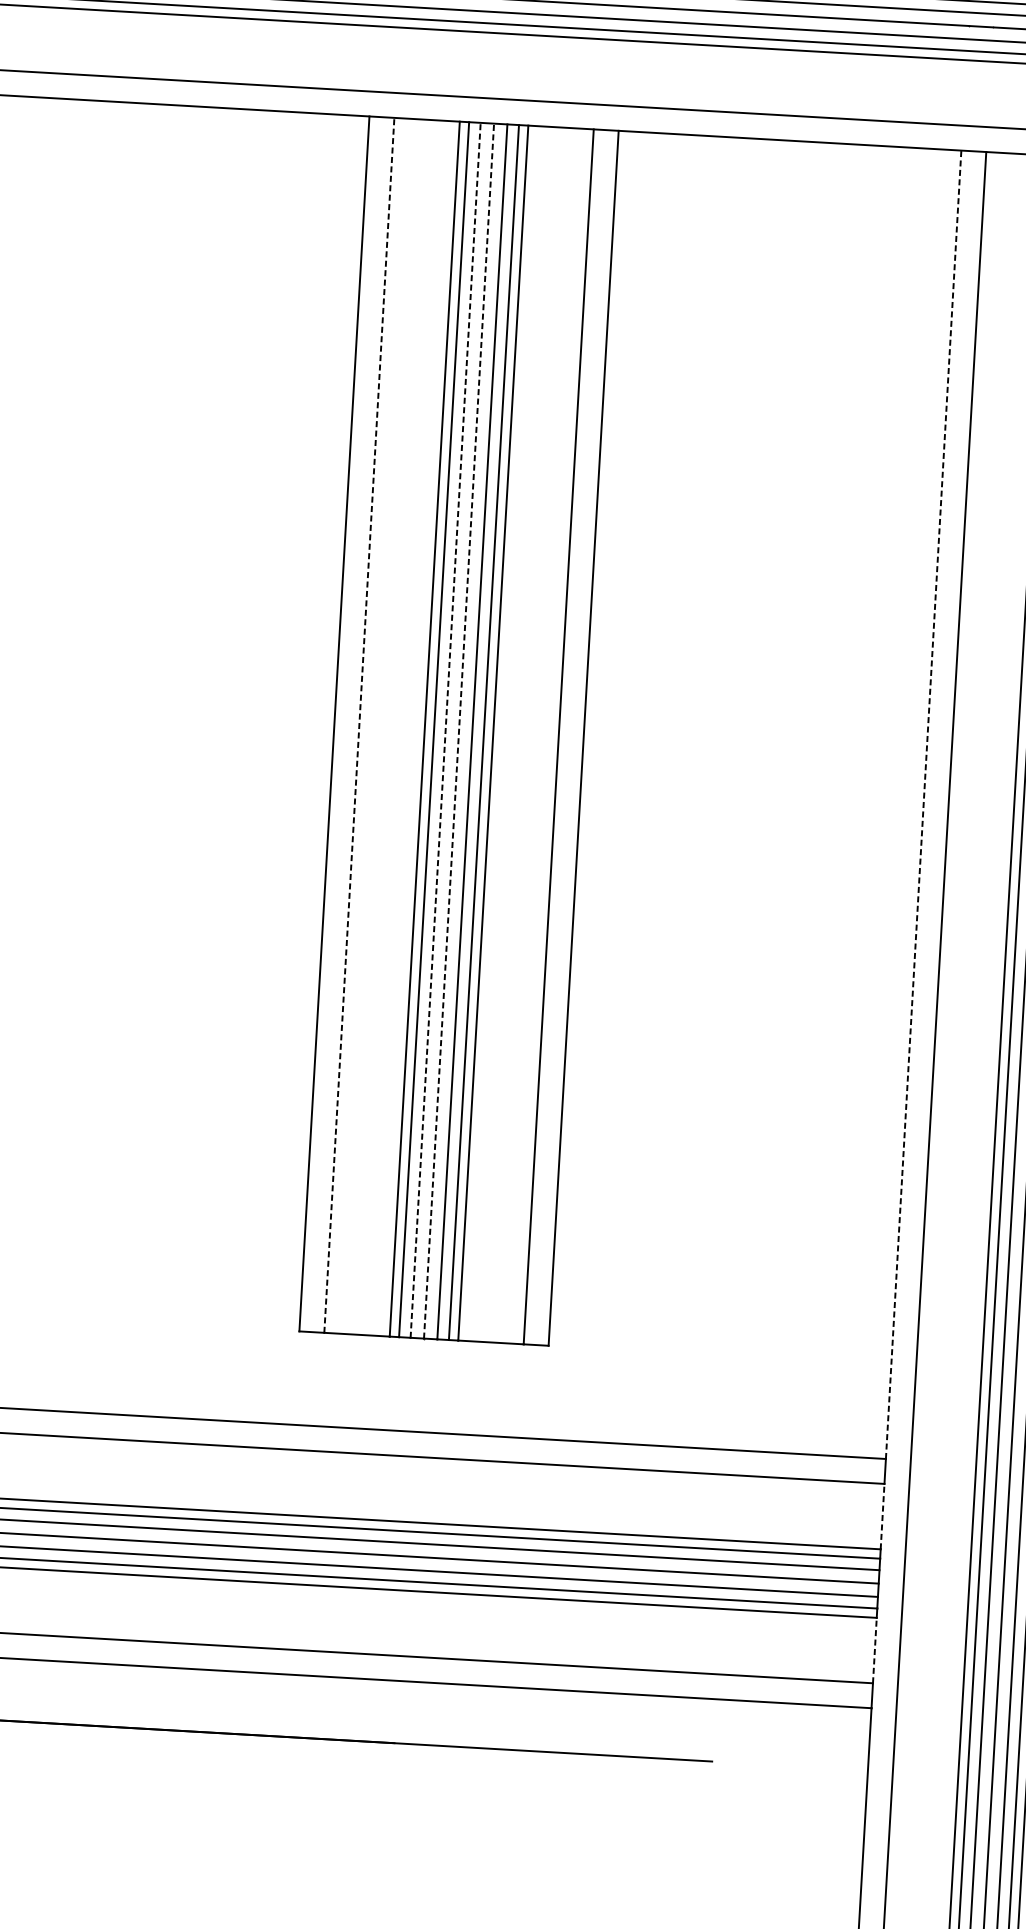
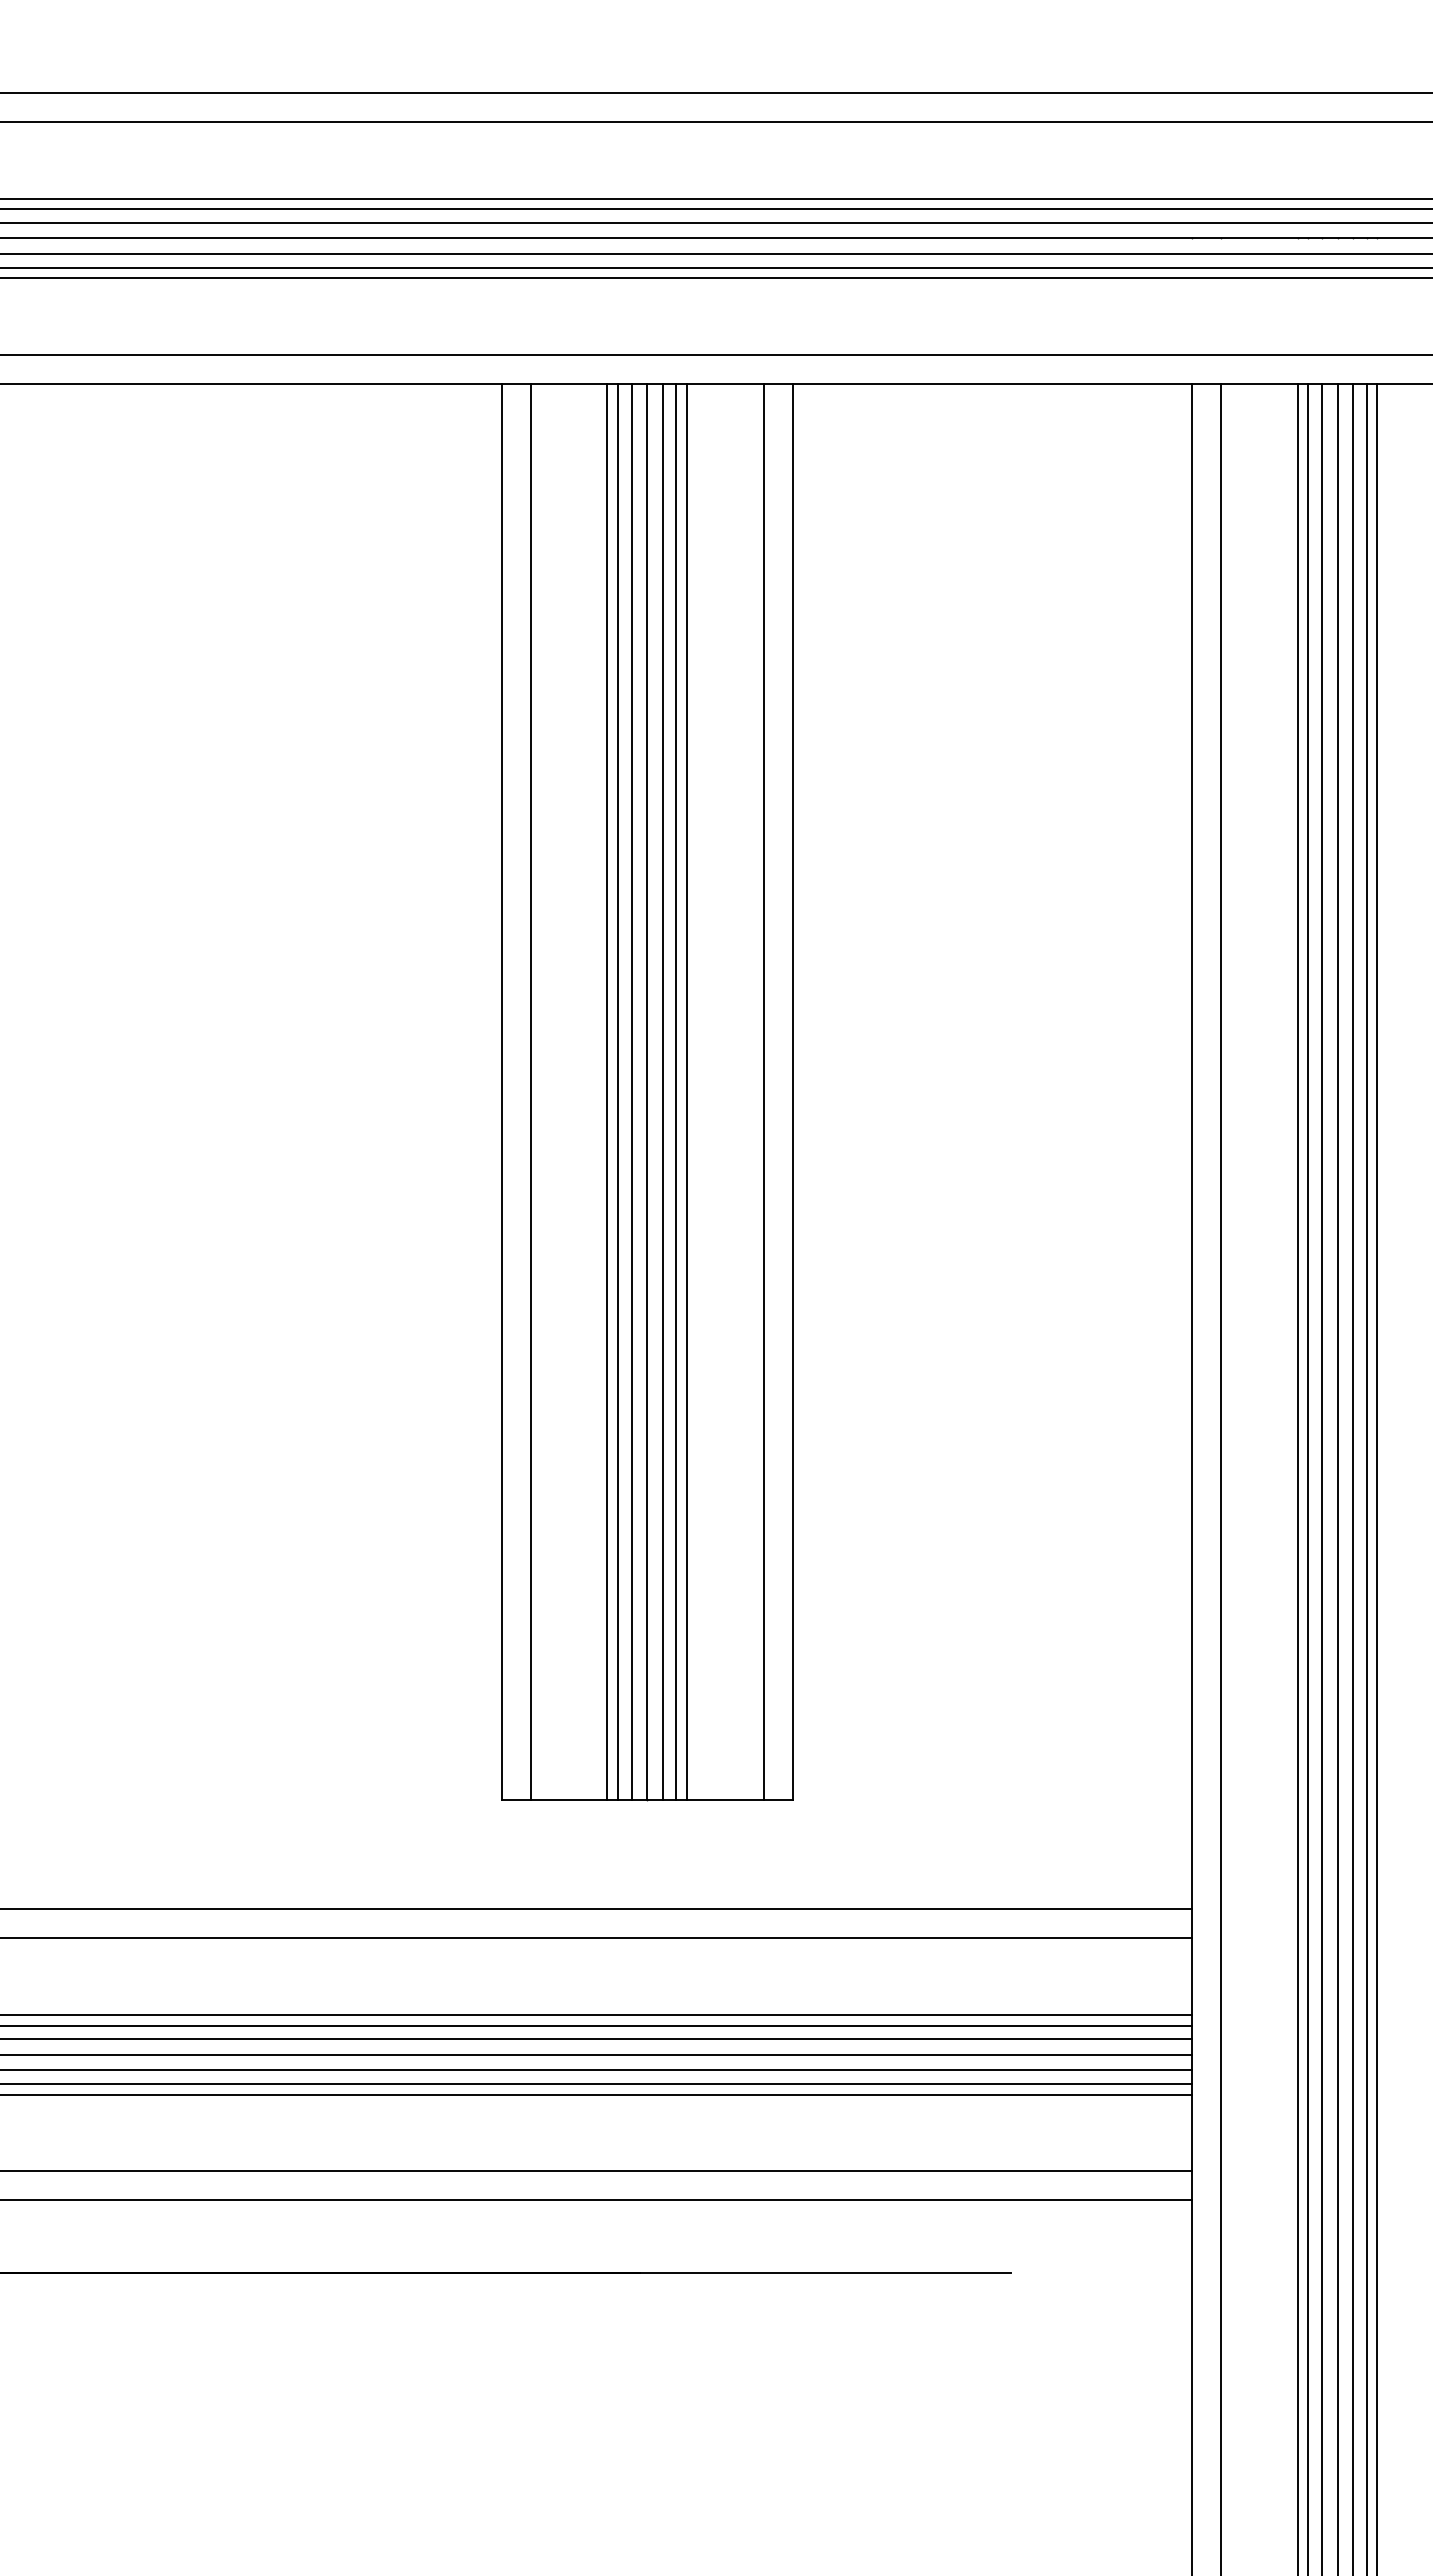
line: (359, 724) -> (531, 1091), dashed -> solid
line: (445, 729) -> (631, 1091), dashed -> solid
line: (459, 730) -> (647, 1091), dashed -> solid
line: (923, 804) -> (1192, 1146), dashed -> solid
line: (882, 1515) -> (1192, 1975), dashed -> solid
line: (875, 1650) -> (1192, 2132), dashed -> solid

